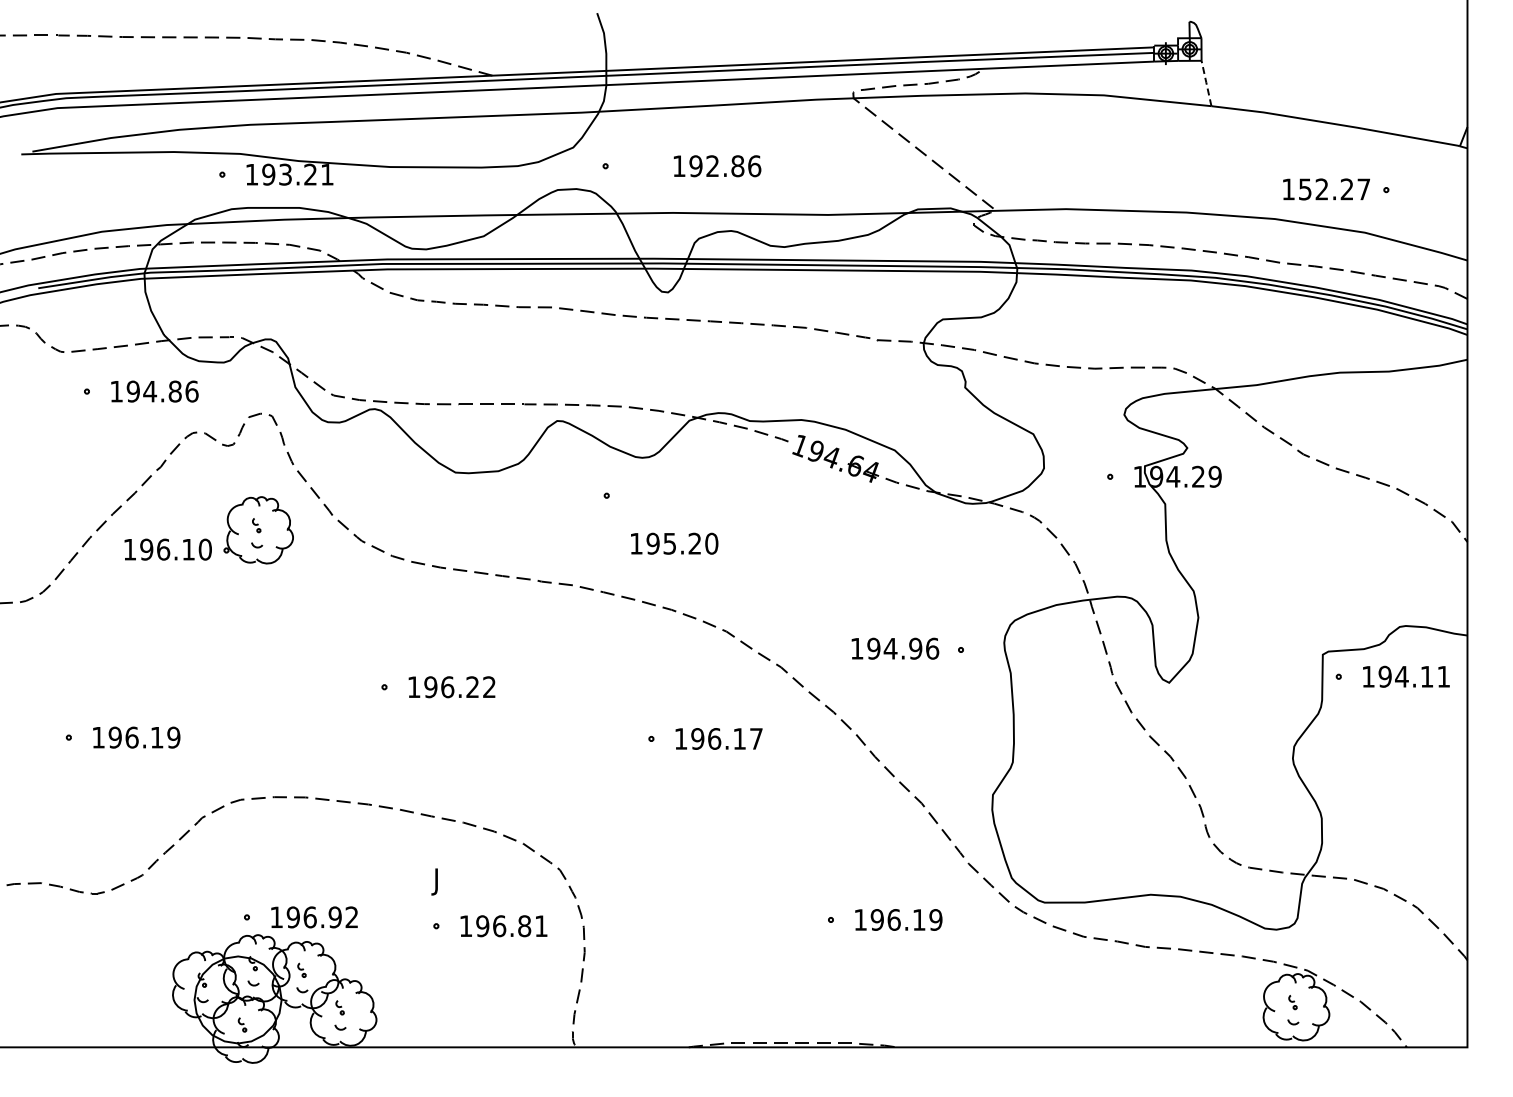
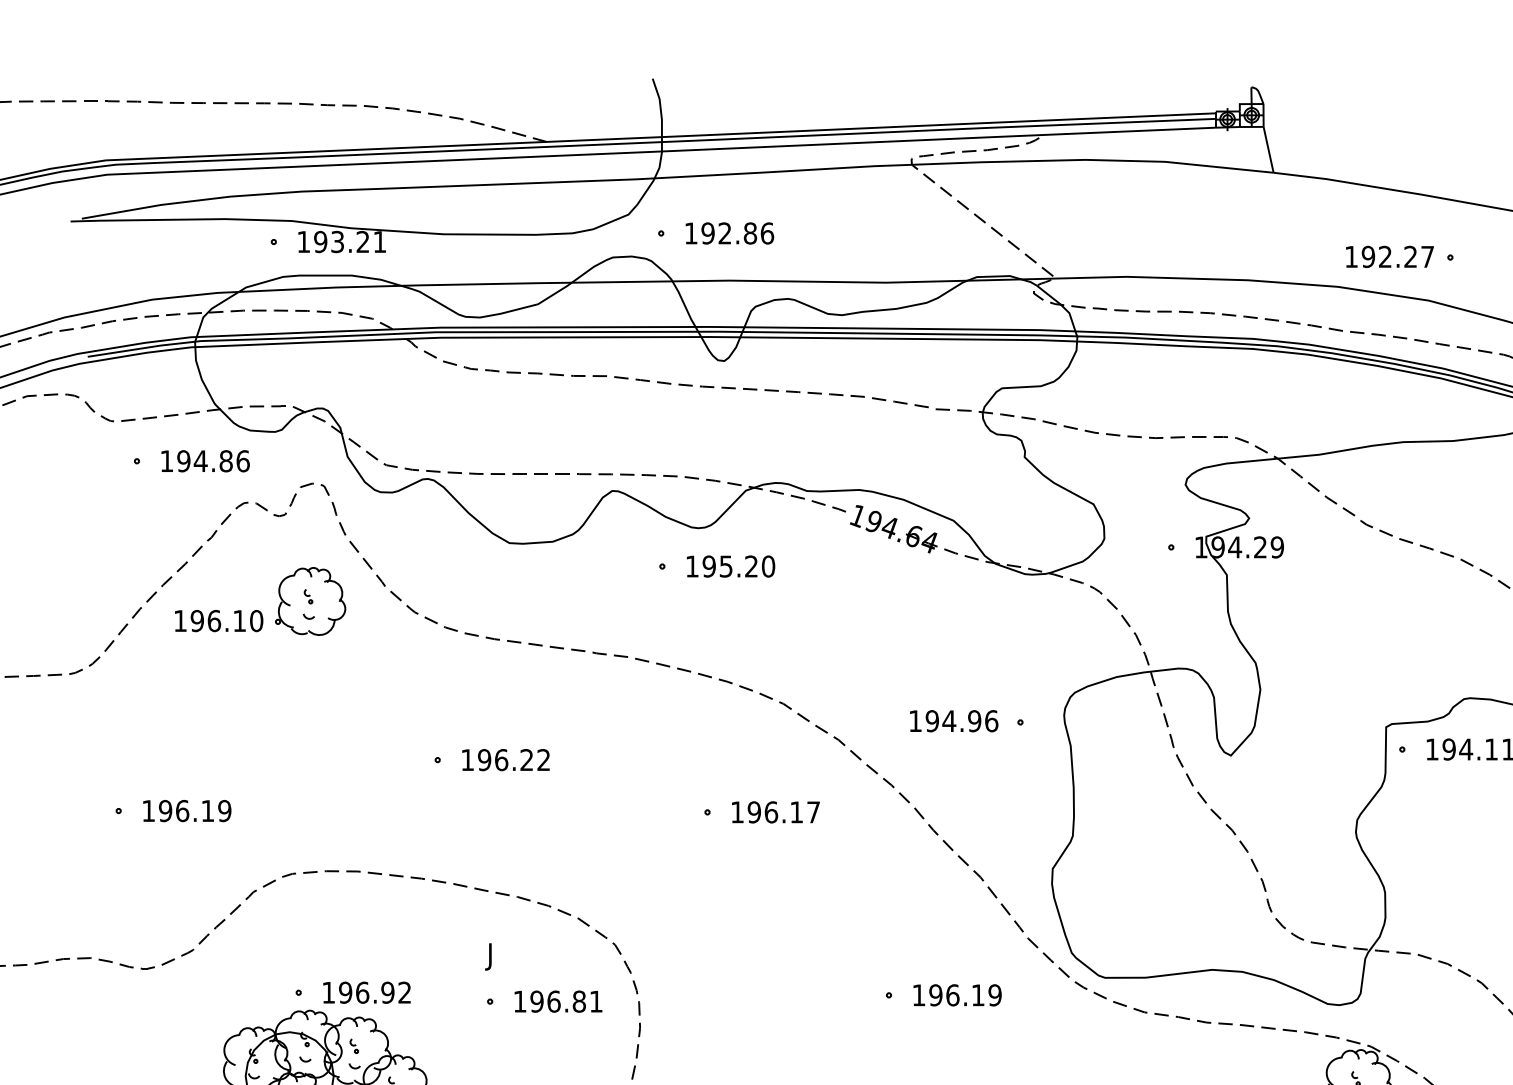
line: (1206, 82) -> (1268, 148), dashed -> solid
text: (717, 166) -> (729, 233), moved
text: (1304, 189) -> (1367, 256), 152.27 -> 192.27
text: (674, 543) -> (730, 566), moved

